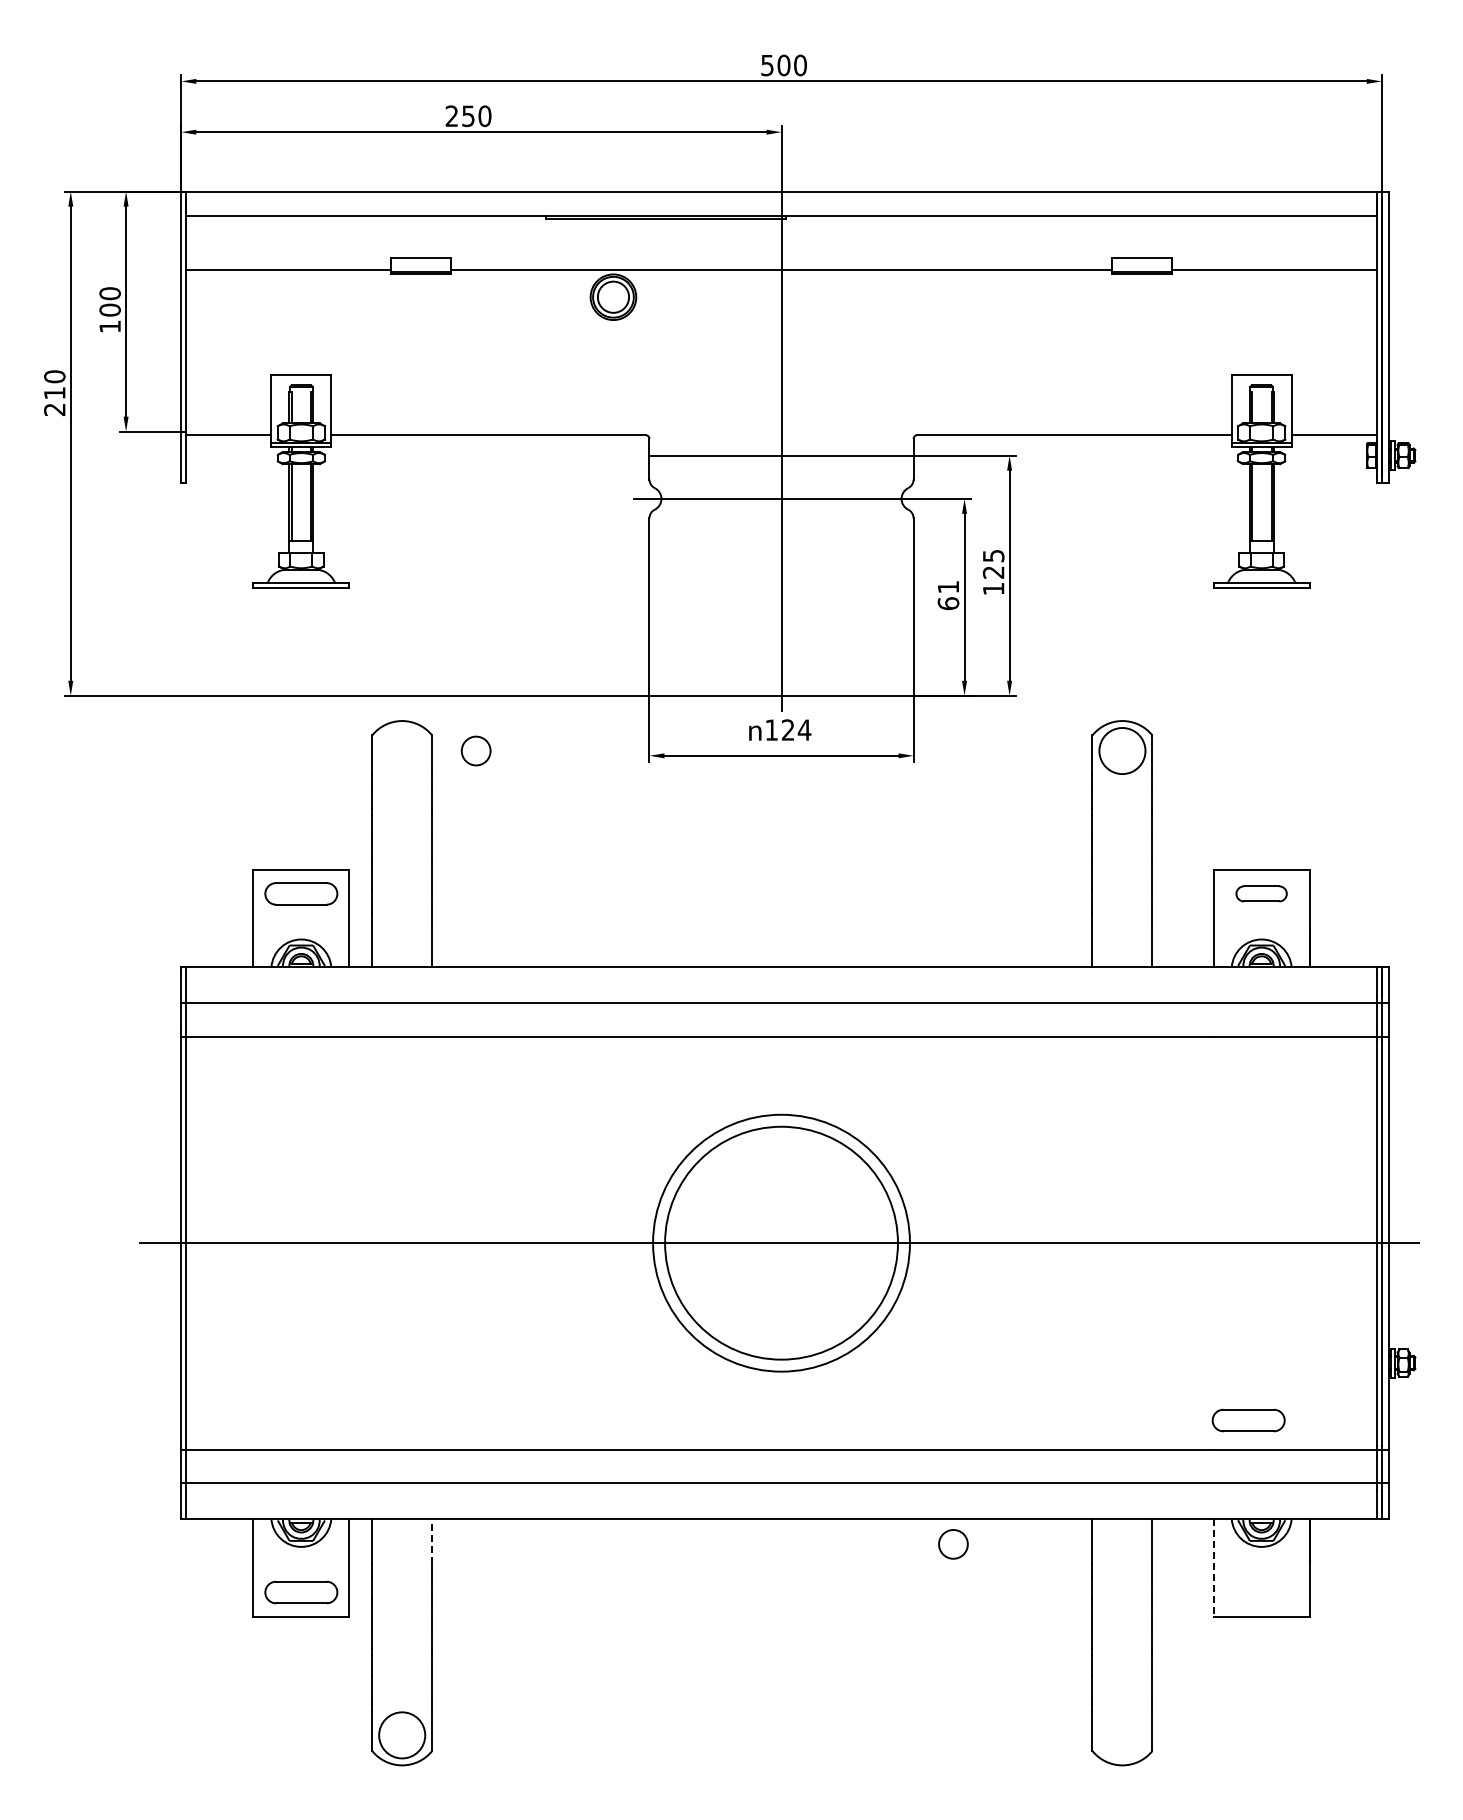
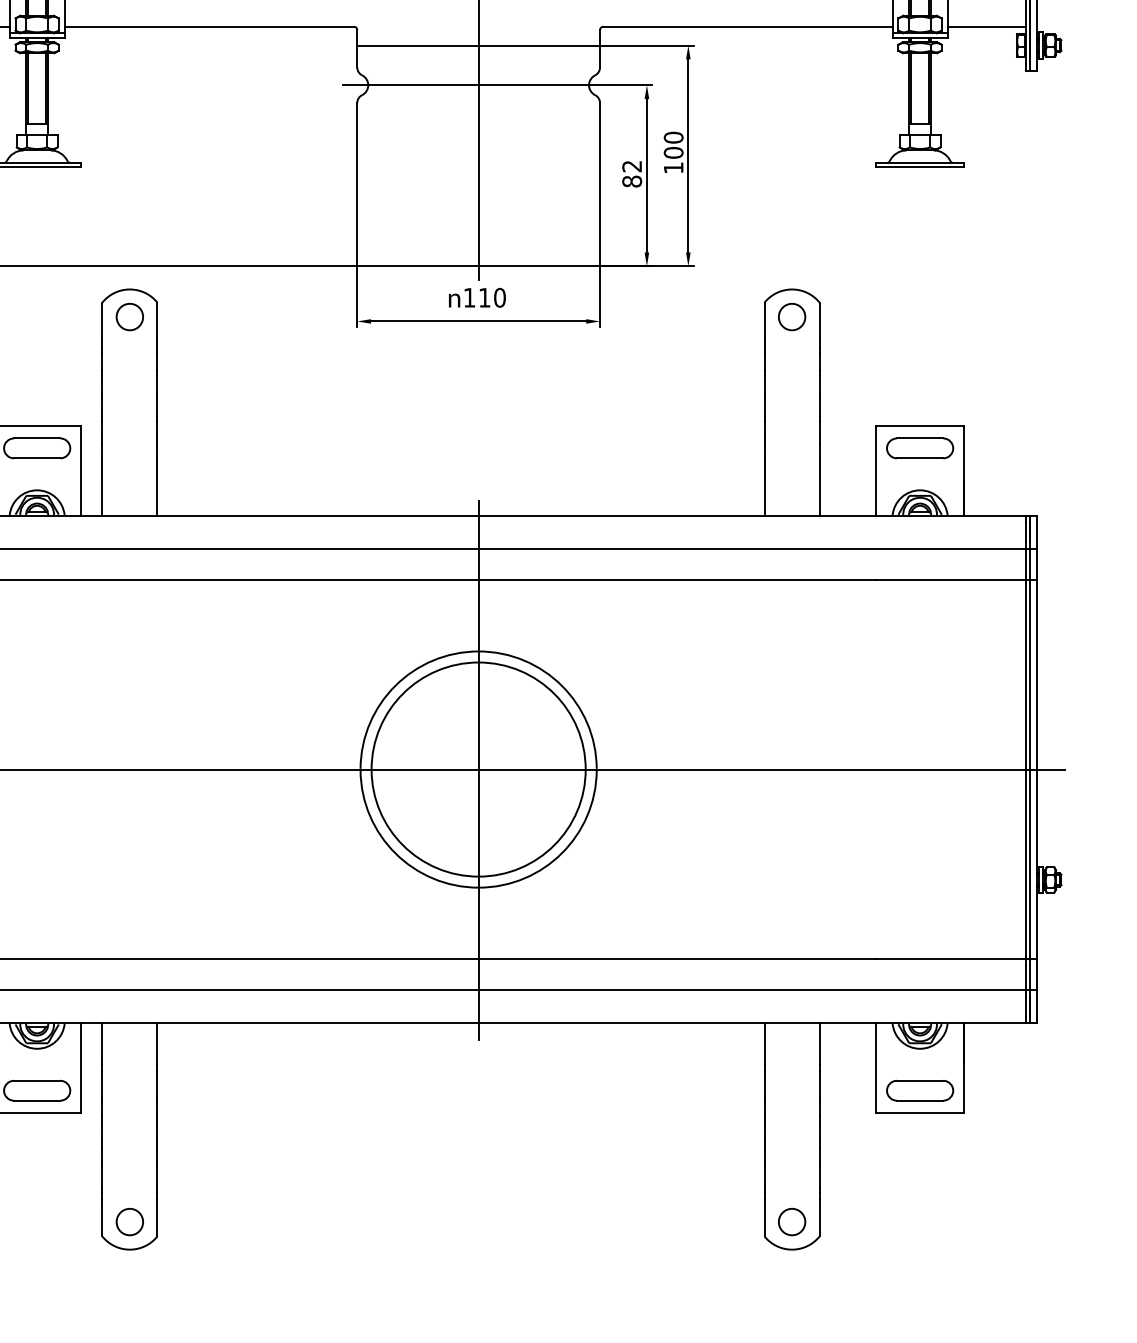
text: (993, 563) -> (673, 144), 125 -> 100
text: (948, 595) -> (632, 174), 61 -> 82
text: (796, 729) -> (492, 297), 124 -> 110
circle: (475, 750) -> (129, 316), moved
circle: (1122, 750) -> (792, 316), size x0.62
part: (1261, 893) -> (919, 448), size x1.43
line: (781, 1243) -> (478, 769), added
part: (1248, 1420) -> (919, 1090), moved
line: (432, 1541) -> (157, 1043), dashed -> solid
circle: (953, 1544) -> (792, 1222), moved
line: (1213, 1567) -> (875, 1067), dashed -> solid
circle: (401, 1734) -> (129, 1221), size x0.62

